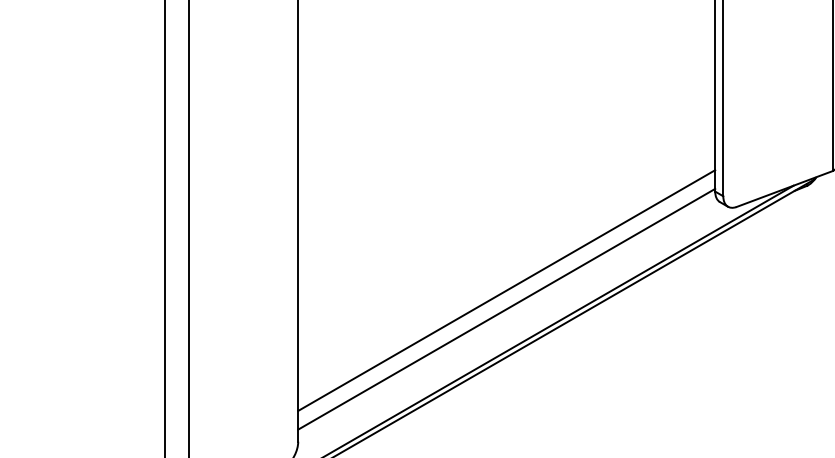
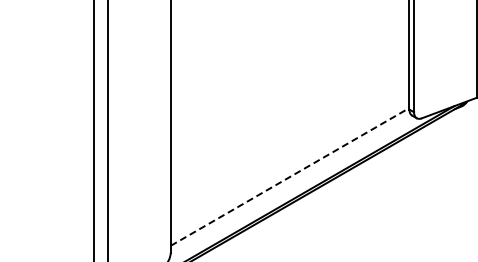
line: (505, 291) -> (289, 166), removed
line: (507, 308) -> (290, 176), solid -> dashed

